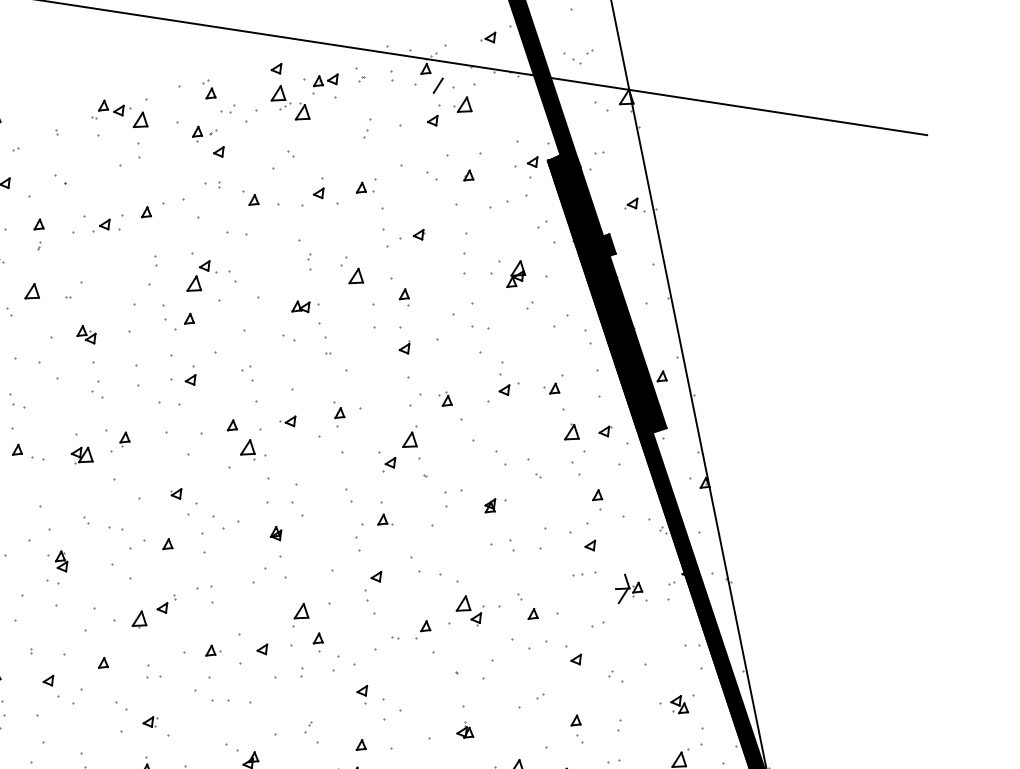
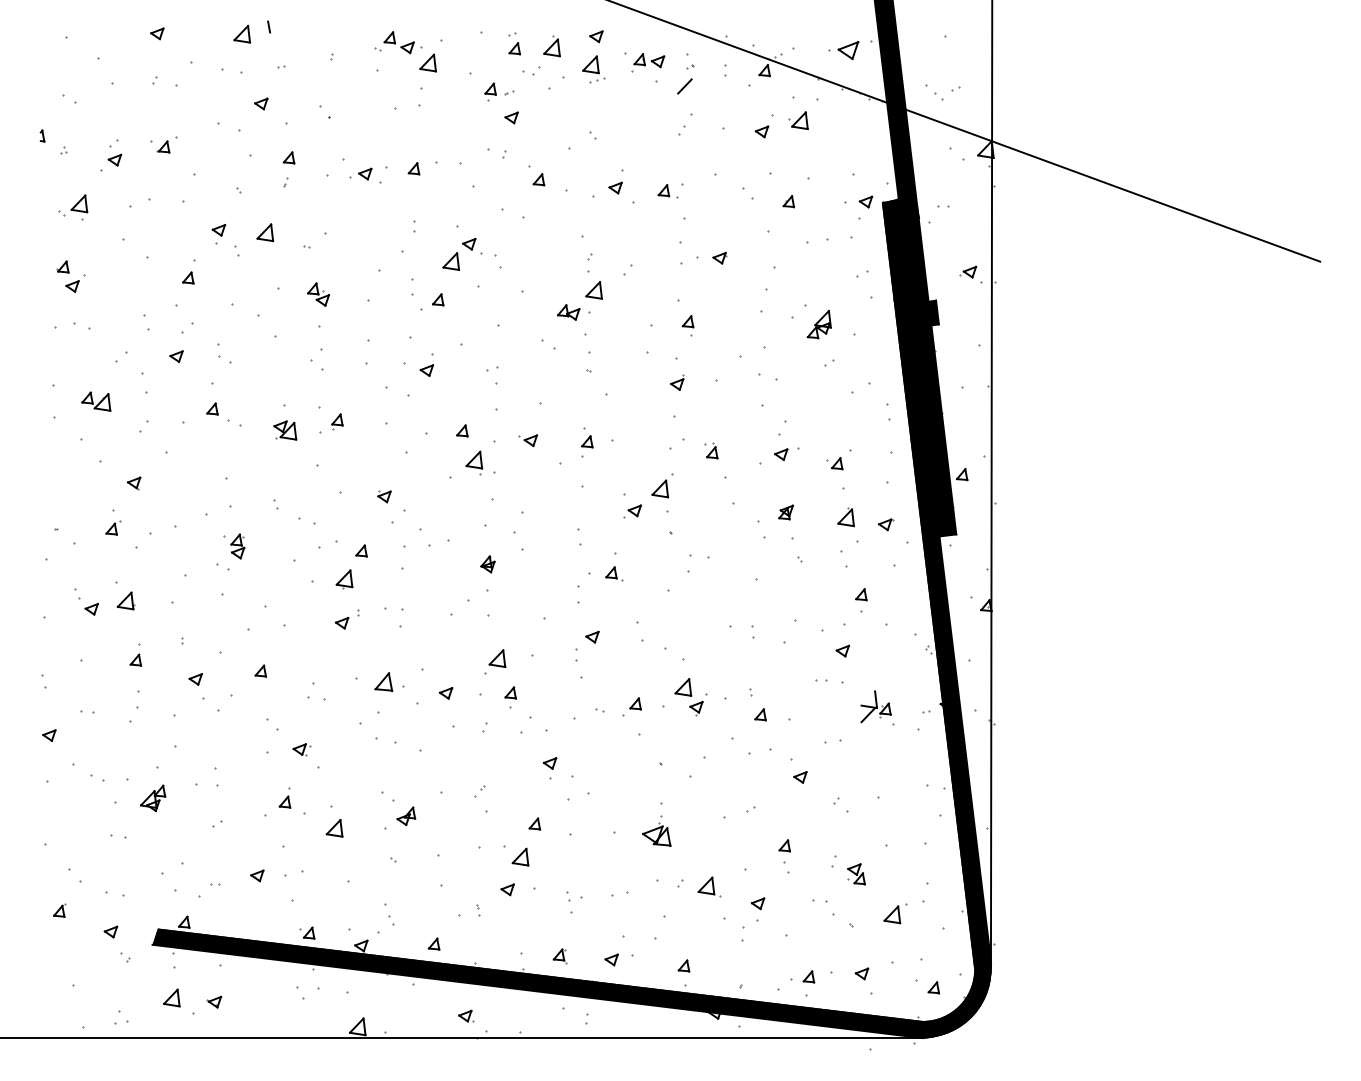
part: (488, 38) -> (843, 50), size x1.6
line: (437, 85) -> (684, 86), moved
part: (300, 112) -> (551, 46), moved
part: (354, 277) -> (593, 290), moved
part: (490, 506) -> (785, 512), moved
part: (138, 620) -> (344, 579), moved
part: (212, 650) -> (388, 681), size x1.6
part: (679, 705) -> (856, 874), moved
part: (463, 730) -> (655, 831), size x1.6

